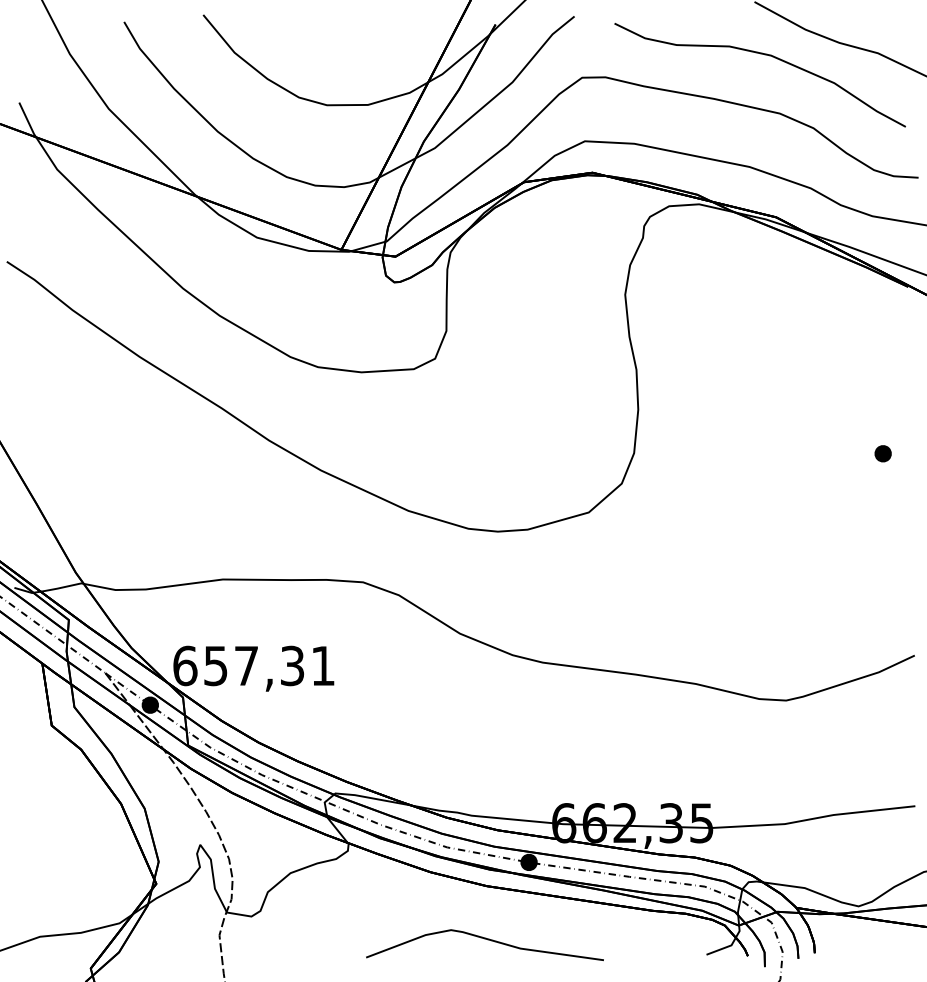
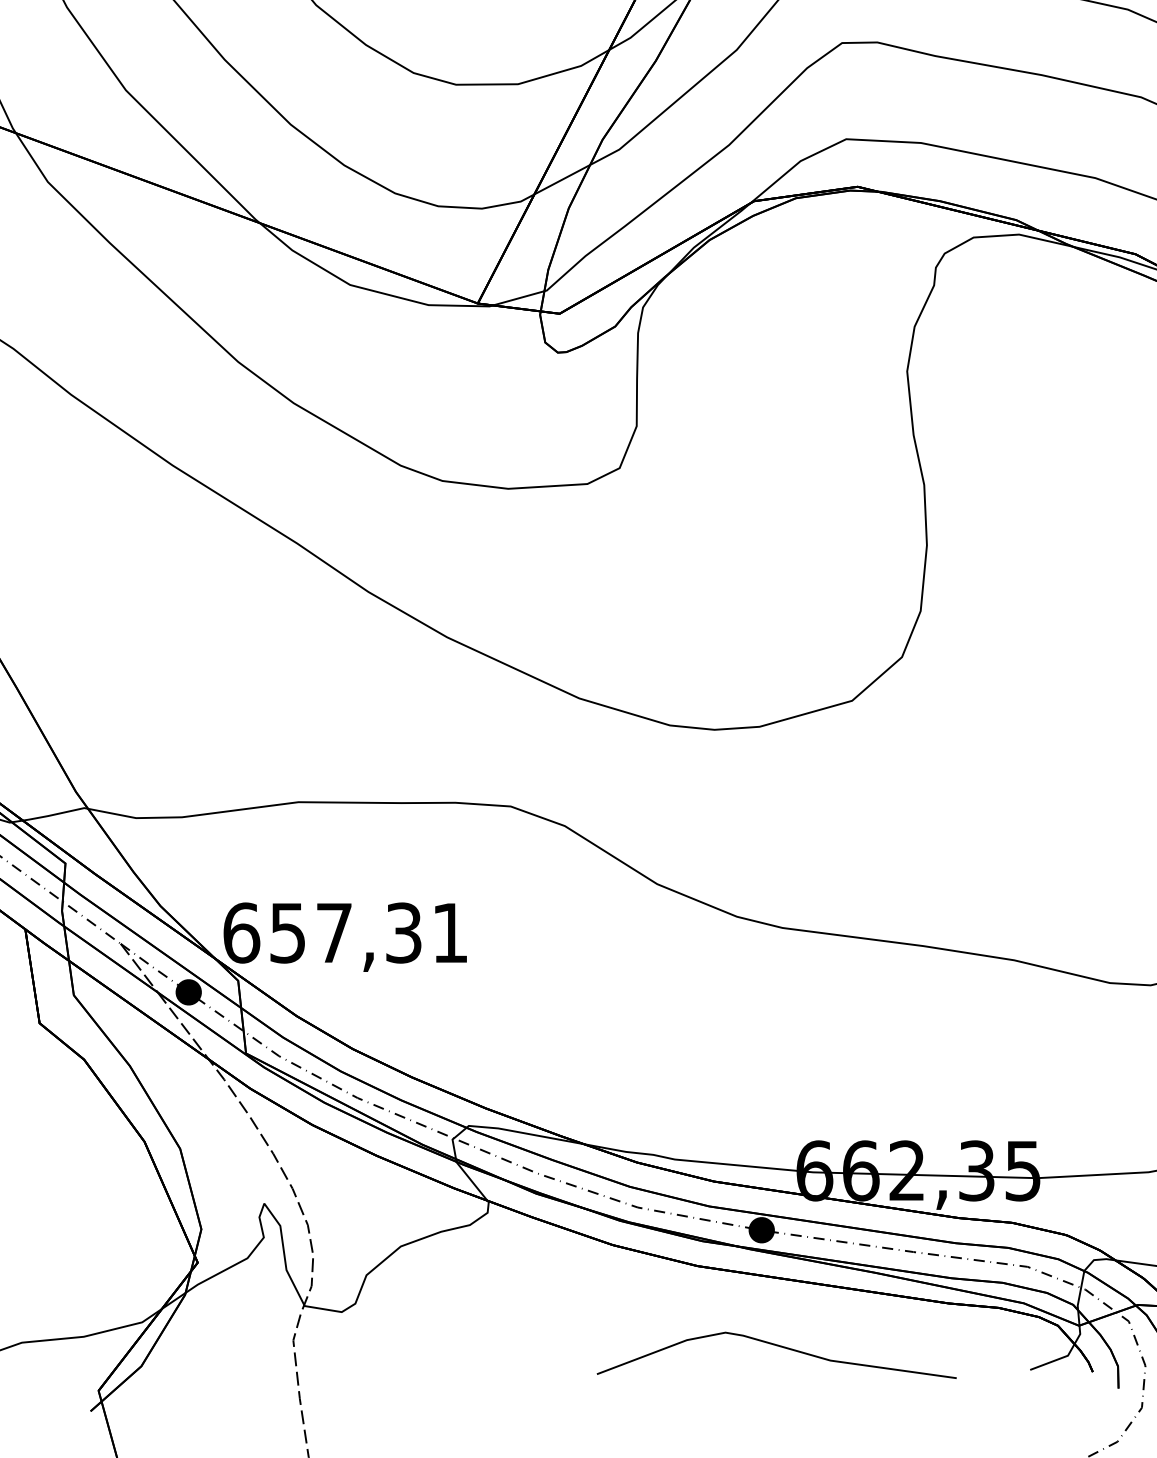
curve: (487, 940) -> (780, 1348), moved

